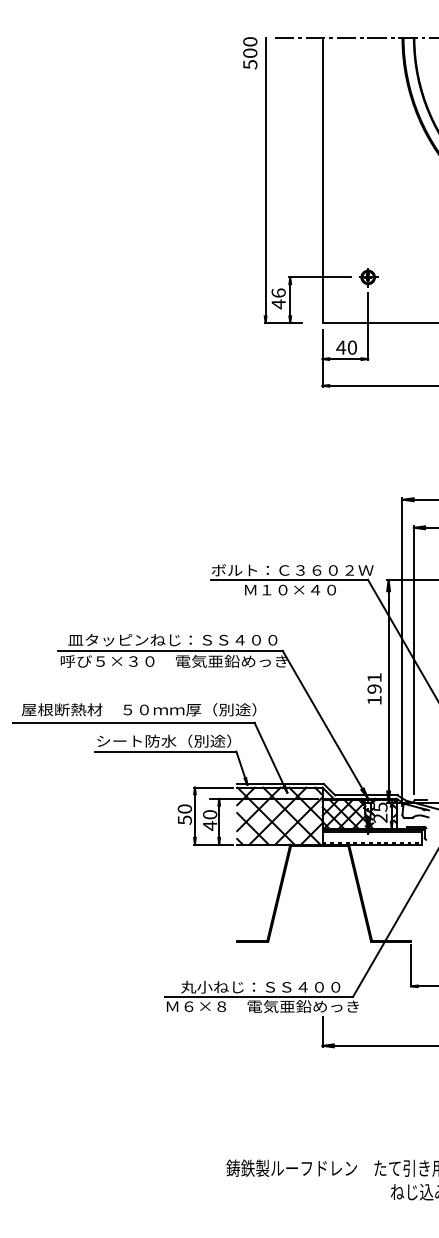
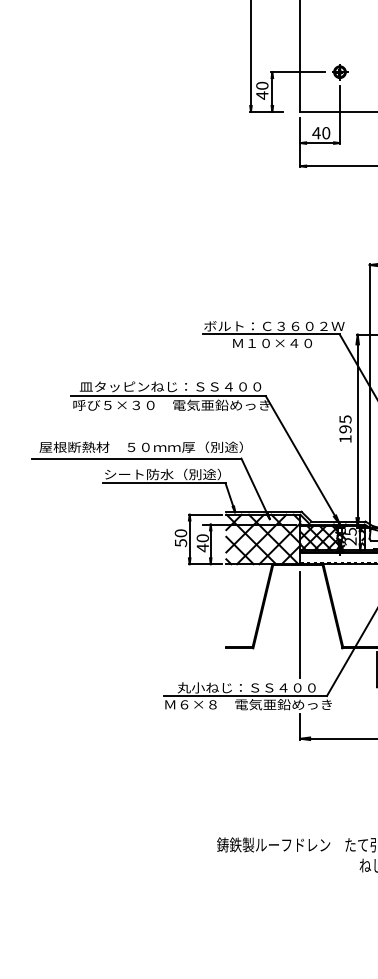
text: (278, 292) -> (262, 85), 46 -> 40
text: (374, 677) -> (345, 419), 191 -> 195
line: (322, 914) -> (300, 624), added

